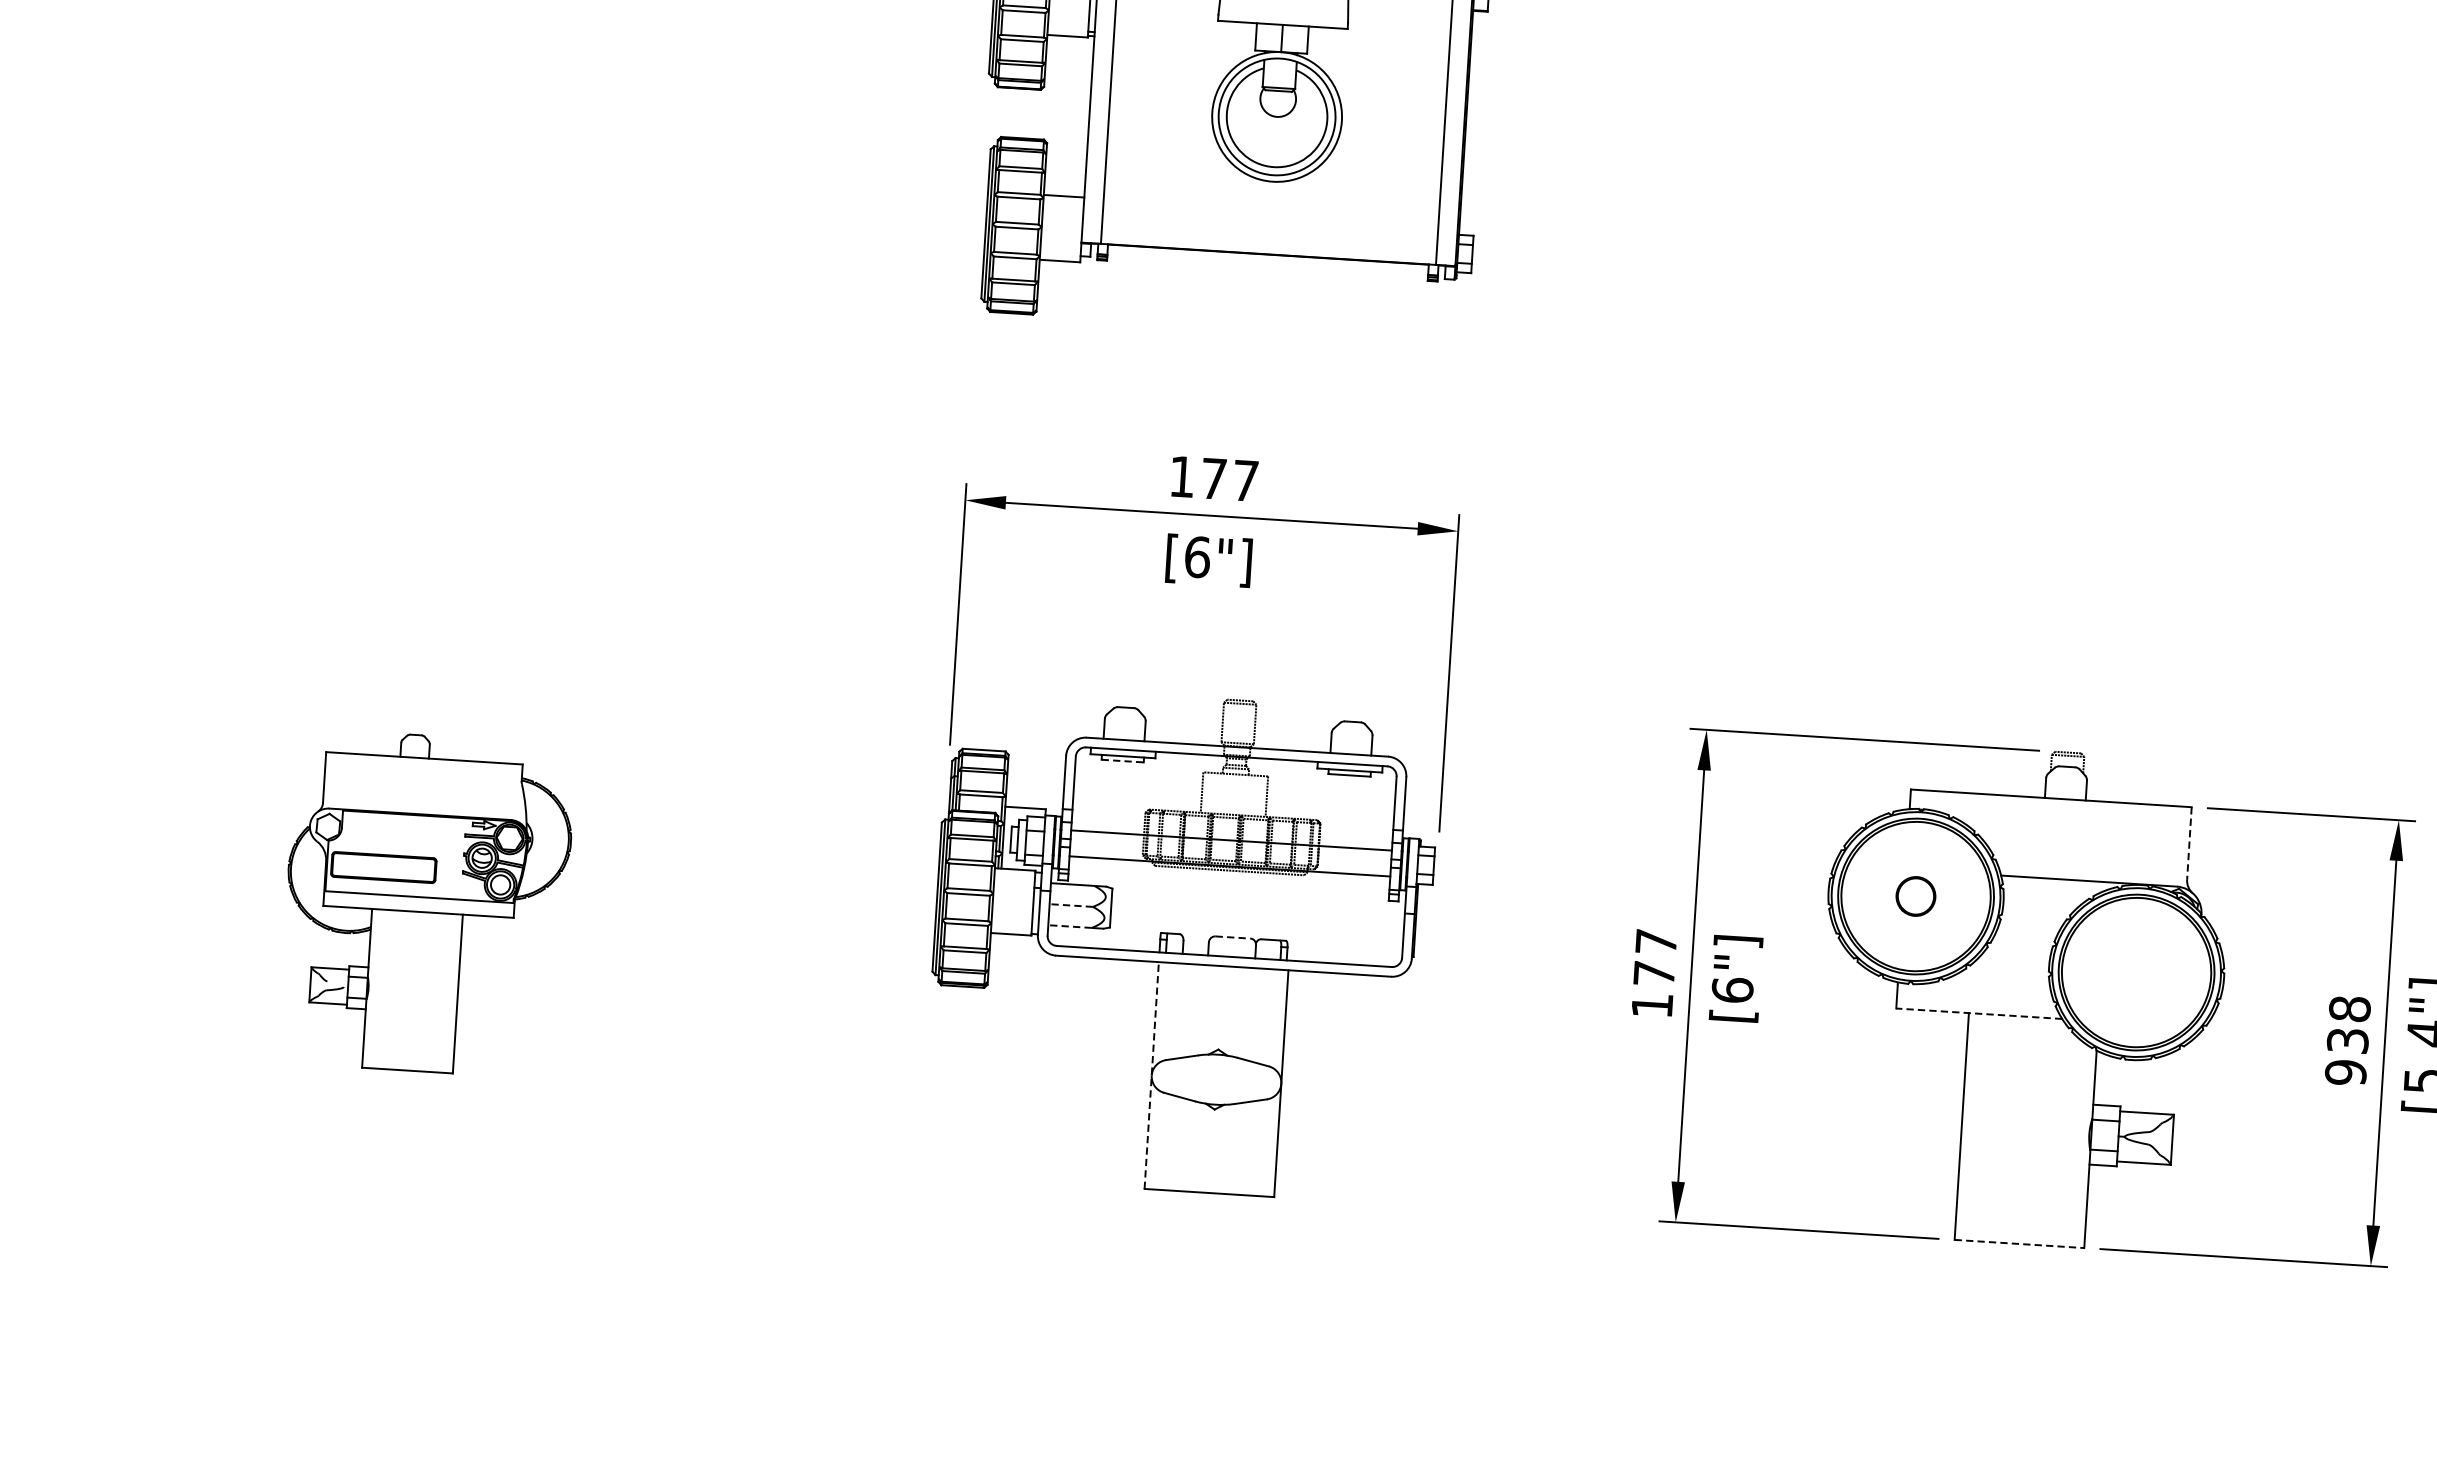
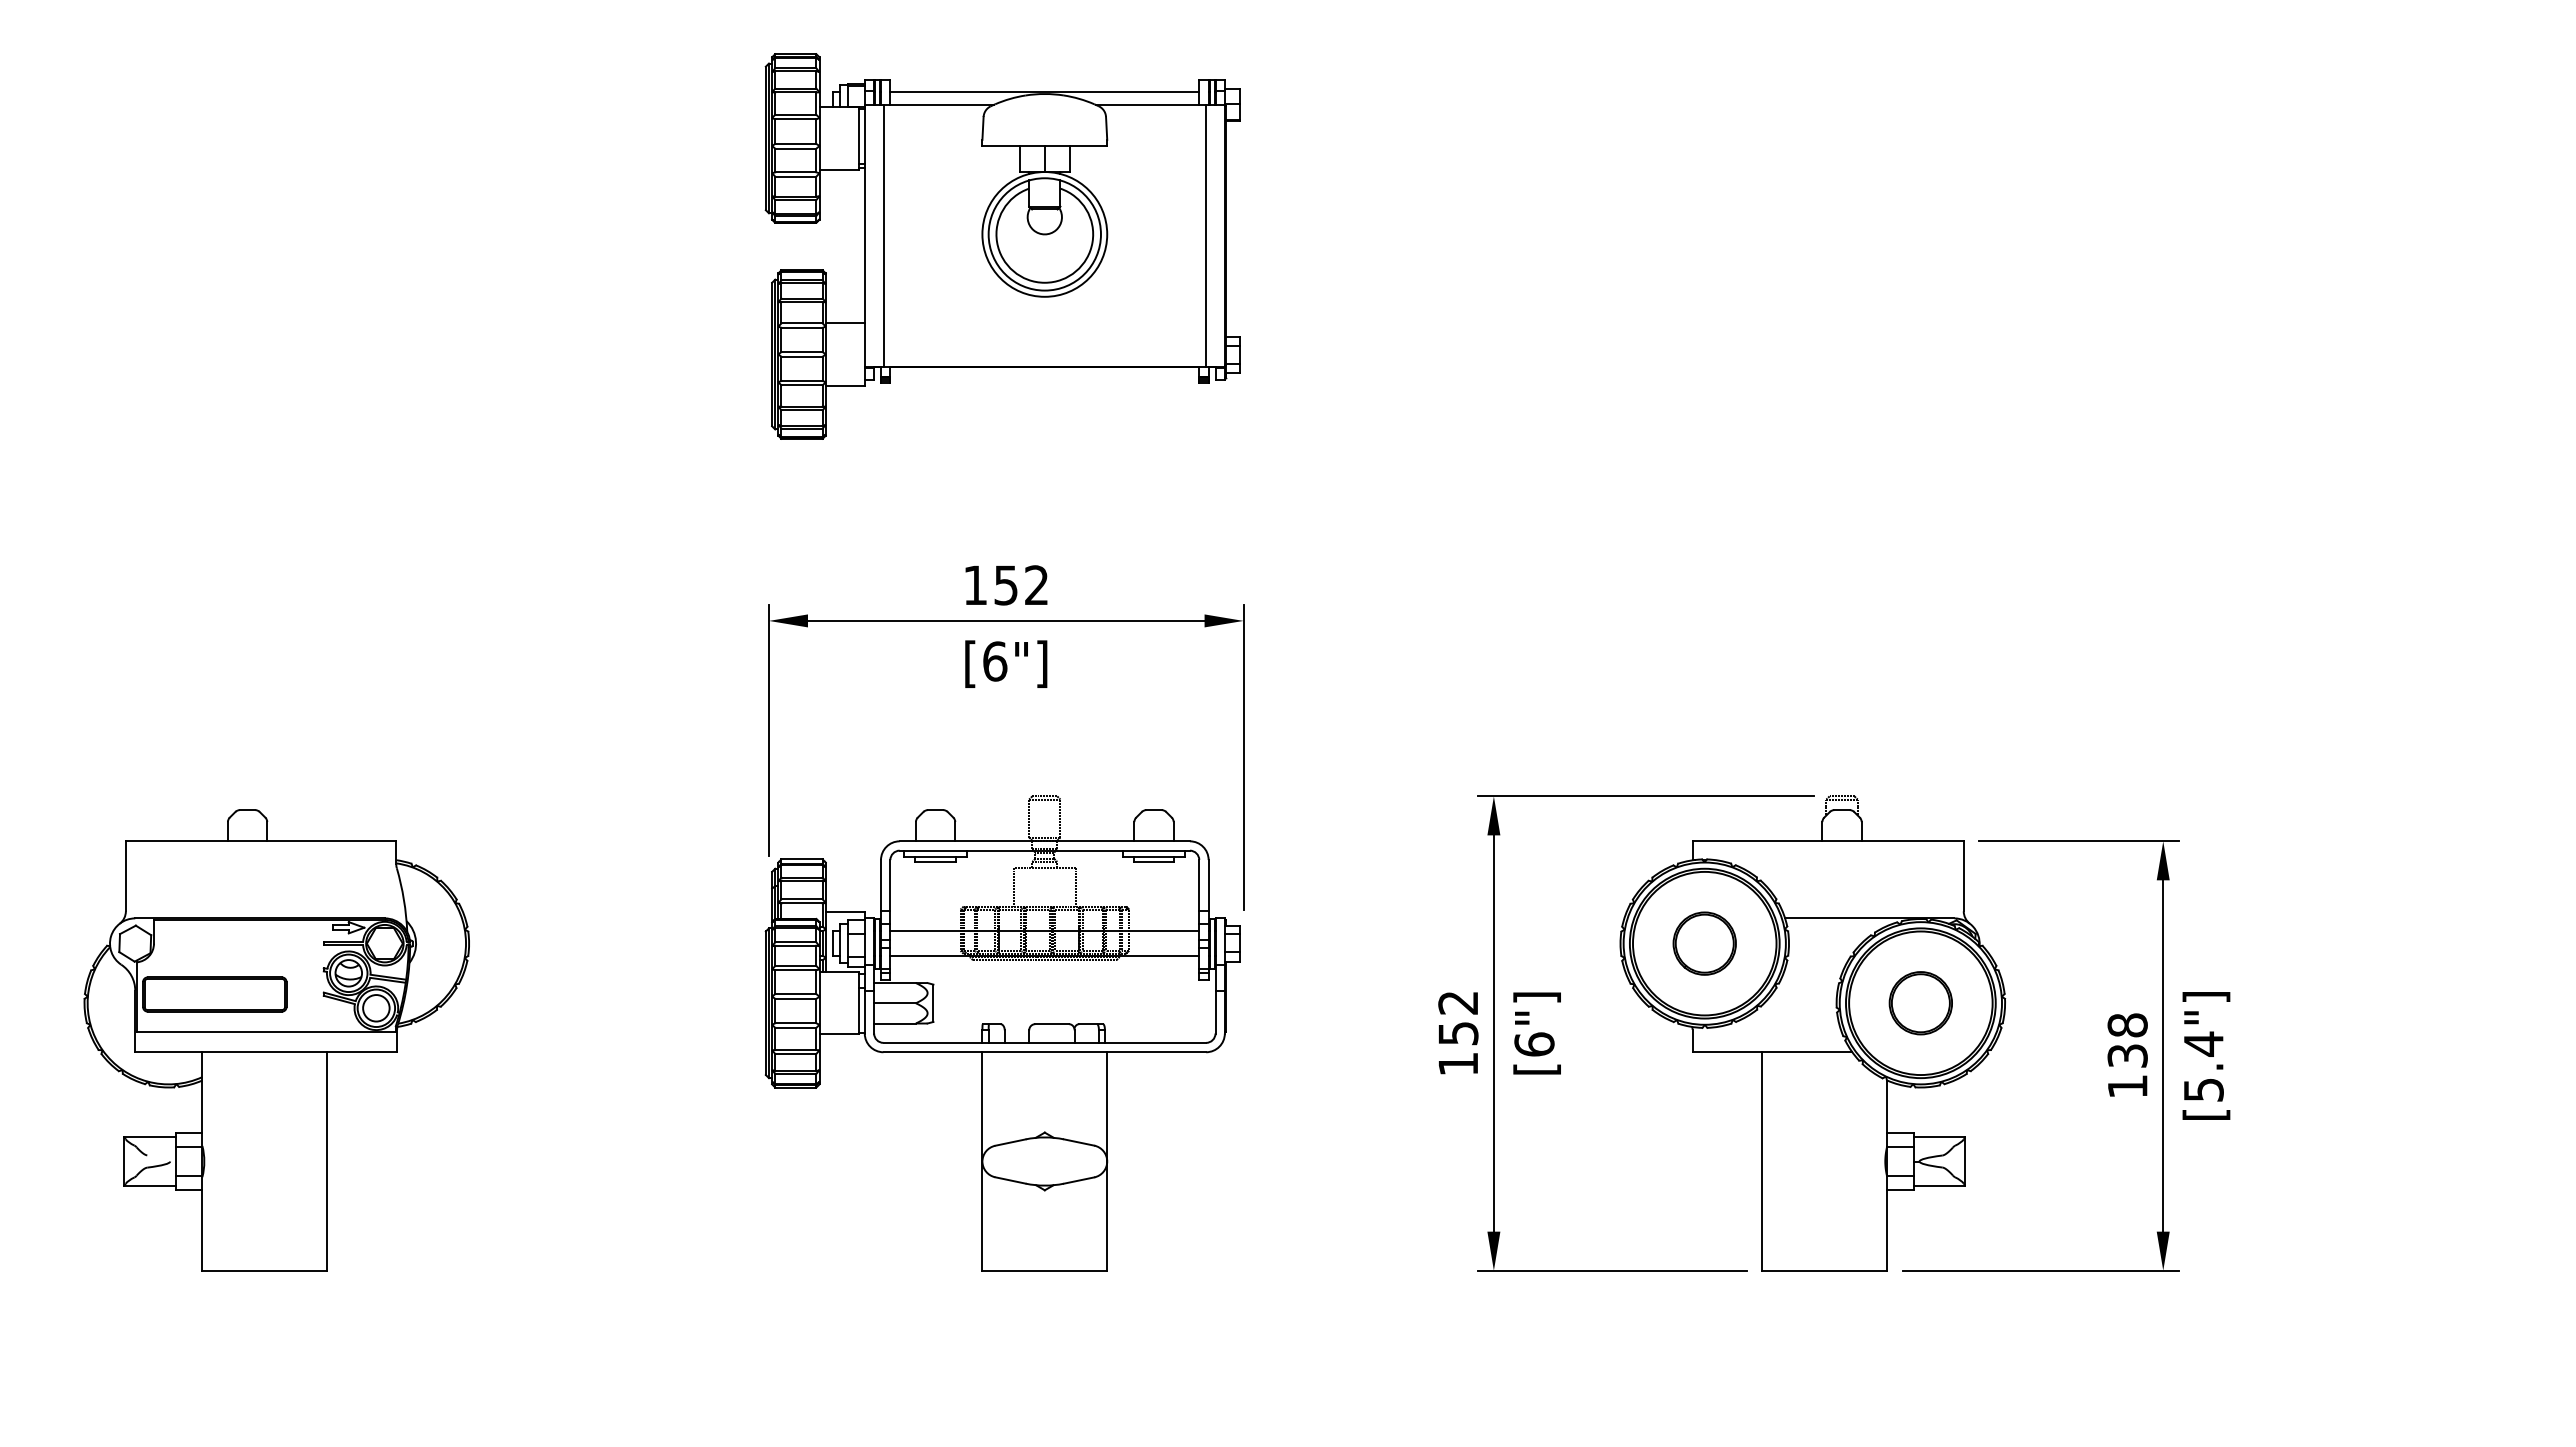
text: (1229, 479) -> (1021, 585), 177 -> 152
line: (1123, 761) -> (936, 861), dashed -> solid
line: (2189, 843) -> (1963, 876), dashed -> solid
part: (1915, 896) -> (1704, 943), size x1.67
part: (426, 903) -> (276, 1040), size x1.43
line: (1071, 905) -> (895, 1003), dashed -> solid
line: (1070, 926) -> (895, 1023), dashed -> solid
line: (1233, 937) -> (1052, 1024), dashed -> solid
text: (1655, 958) -> (1458, 1018), 177 -> 152
part: (2136, 972) -> (1920, 1003), added
line: (1979, 1014) -> (1772, 1052), dashed -> solid
text: (2345, 1072) -> (2127, 1086), 938 -> 138
line: (1151, 1074) -> (982, 1160), dashed -> solid
line: (2020, 1243) -> (1825, 1270), dashed -> solid

